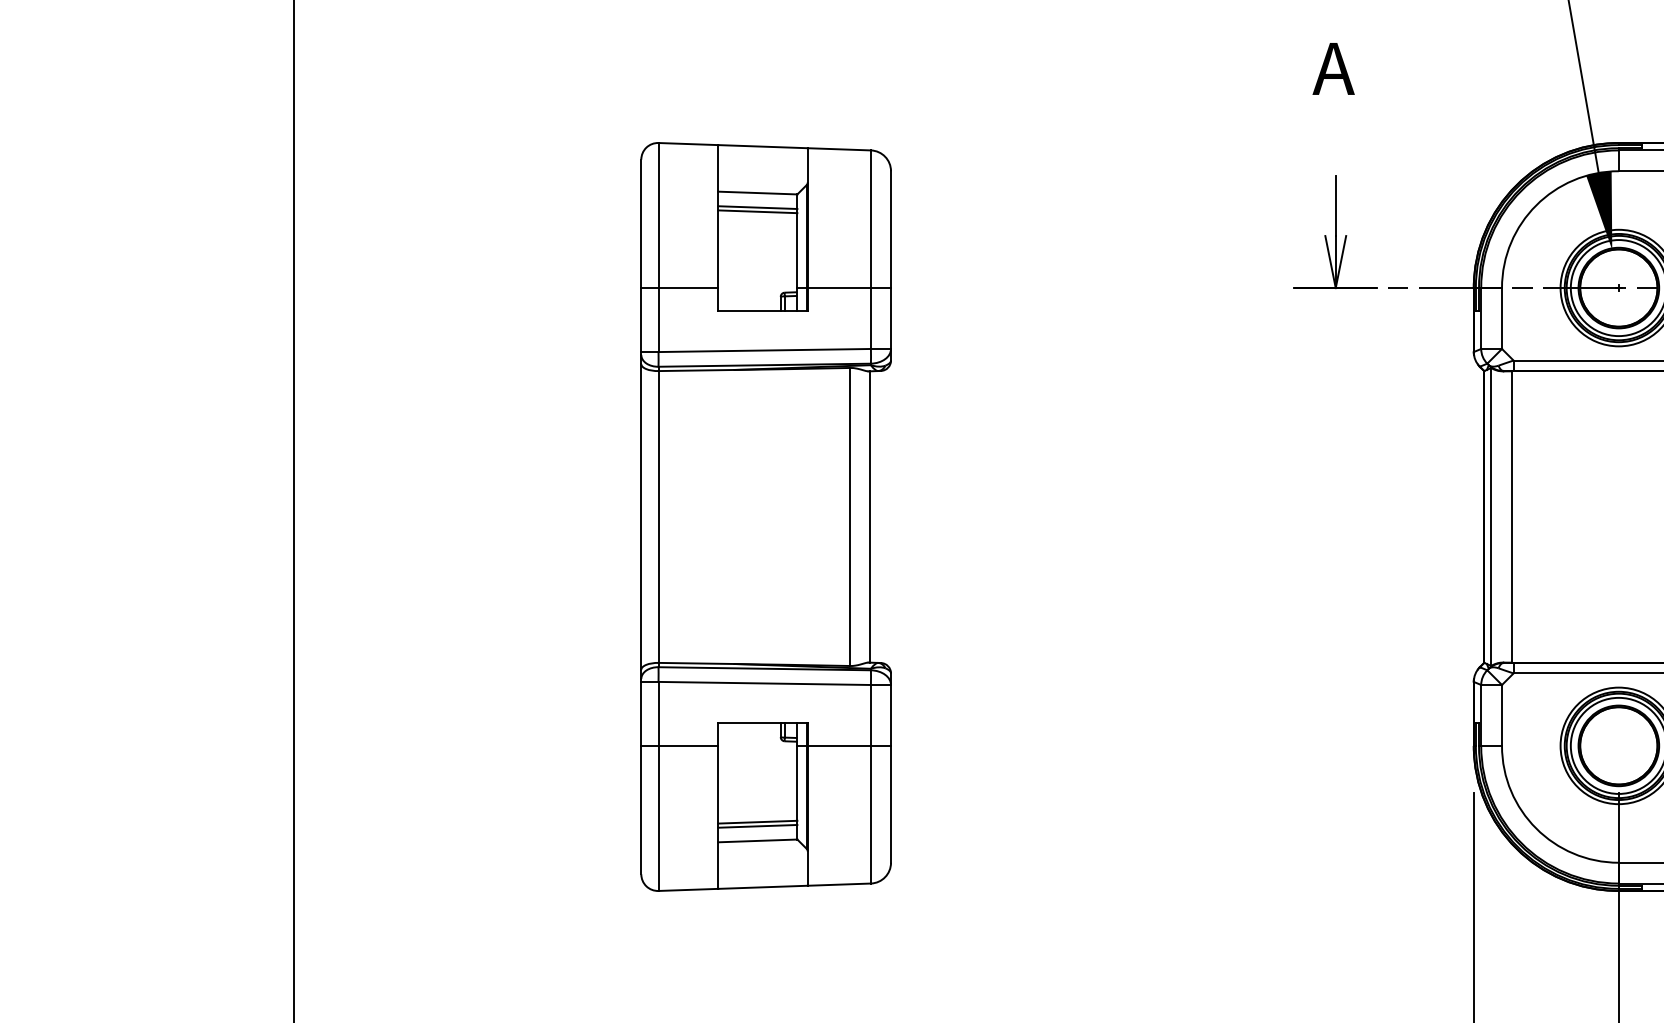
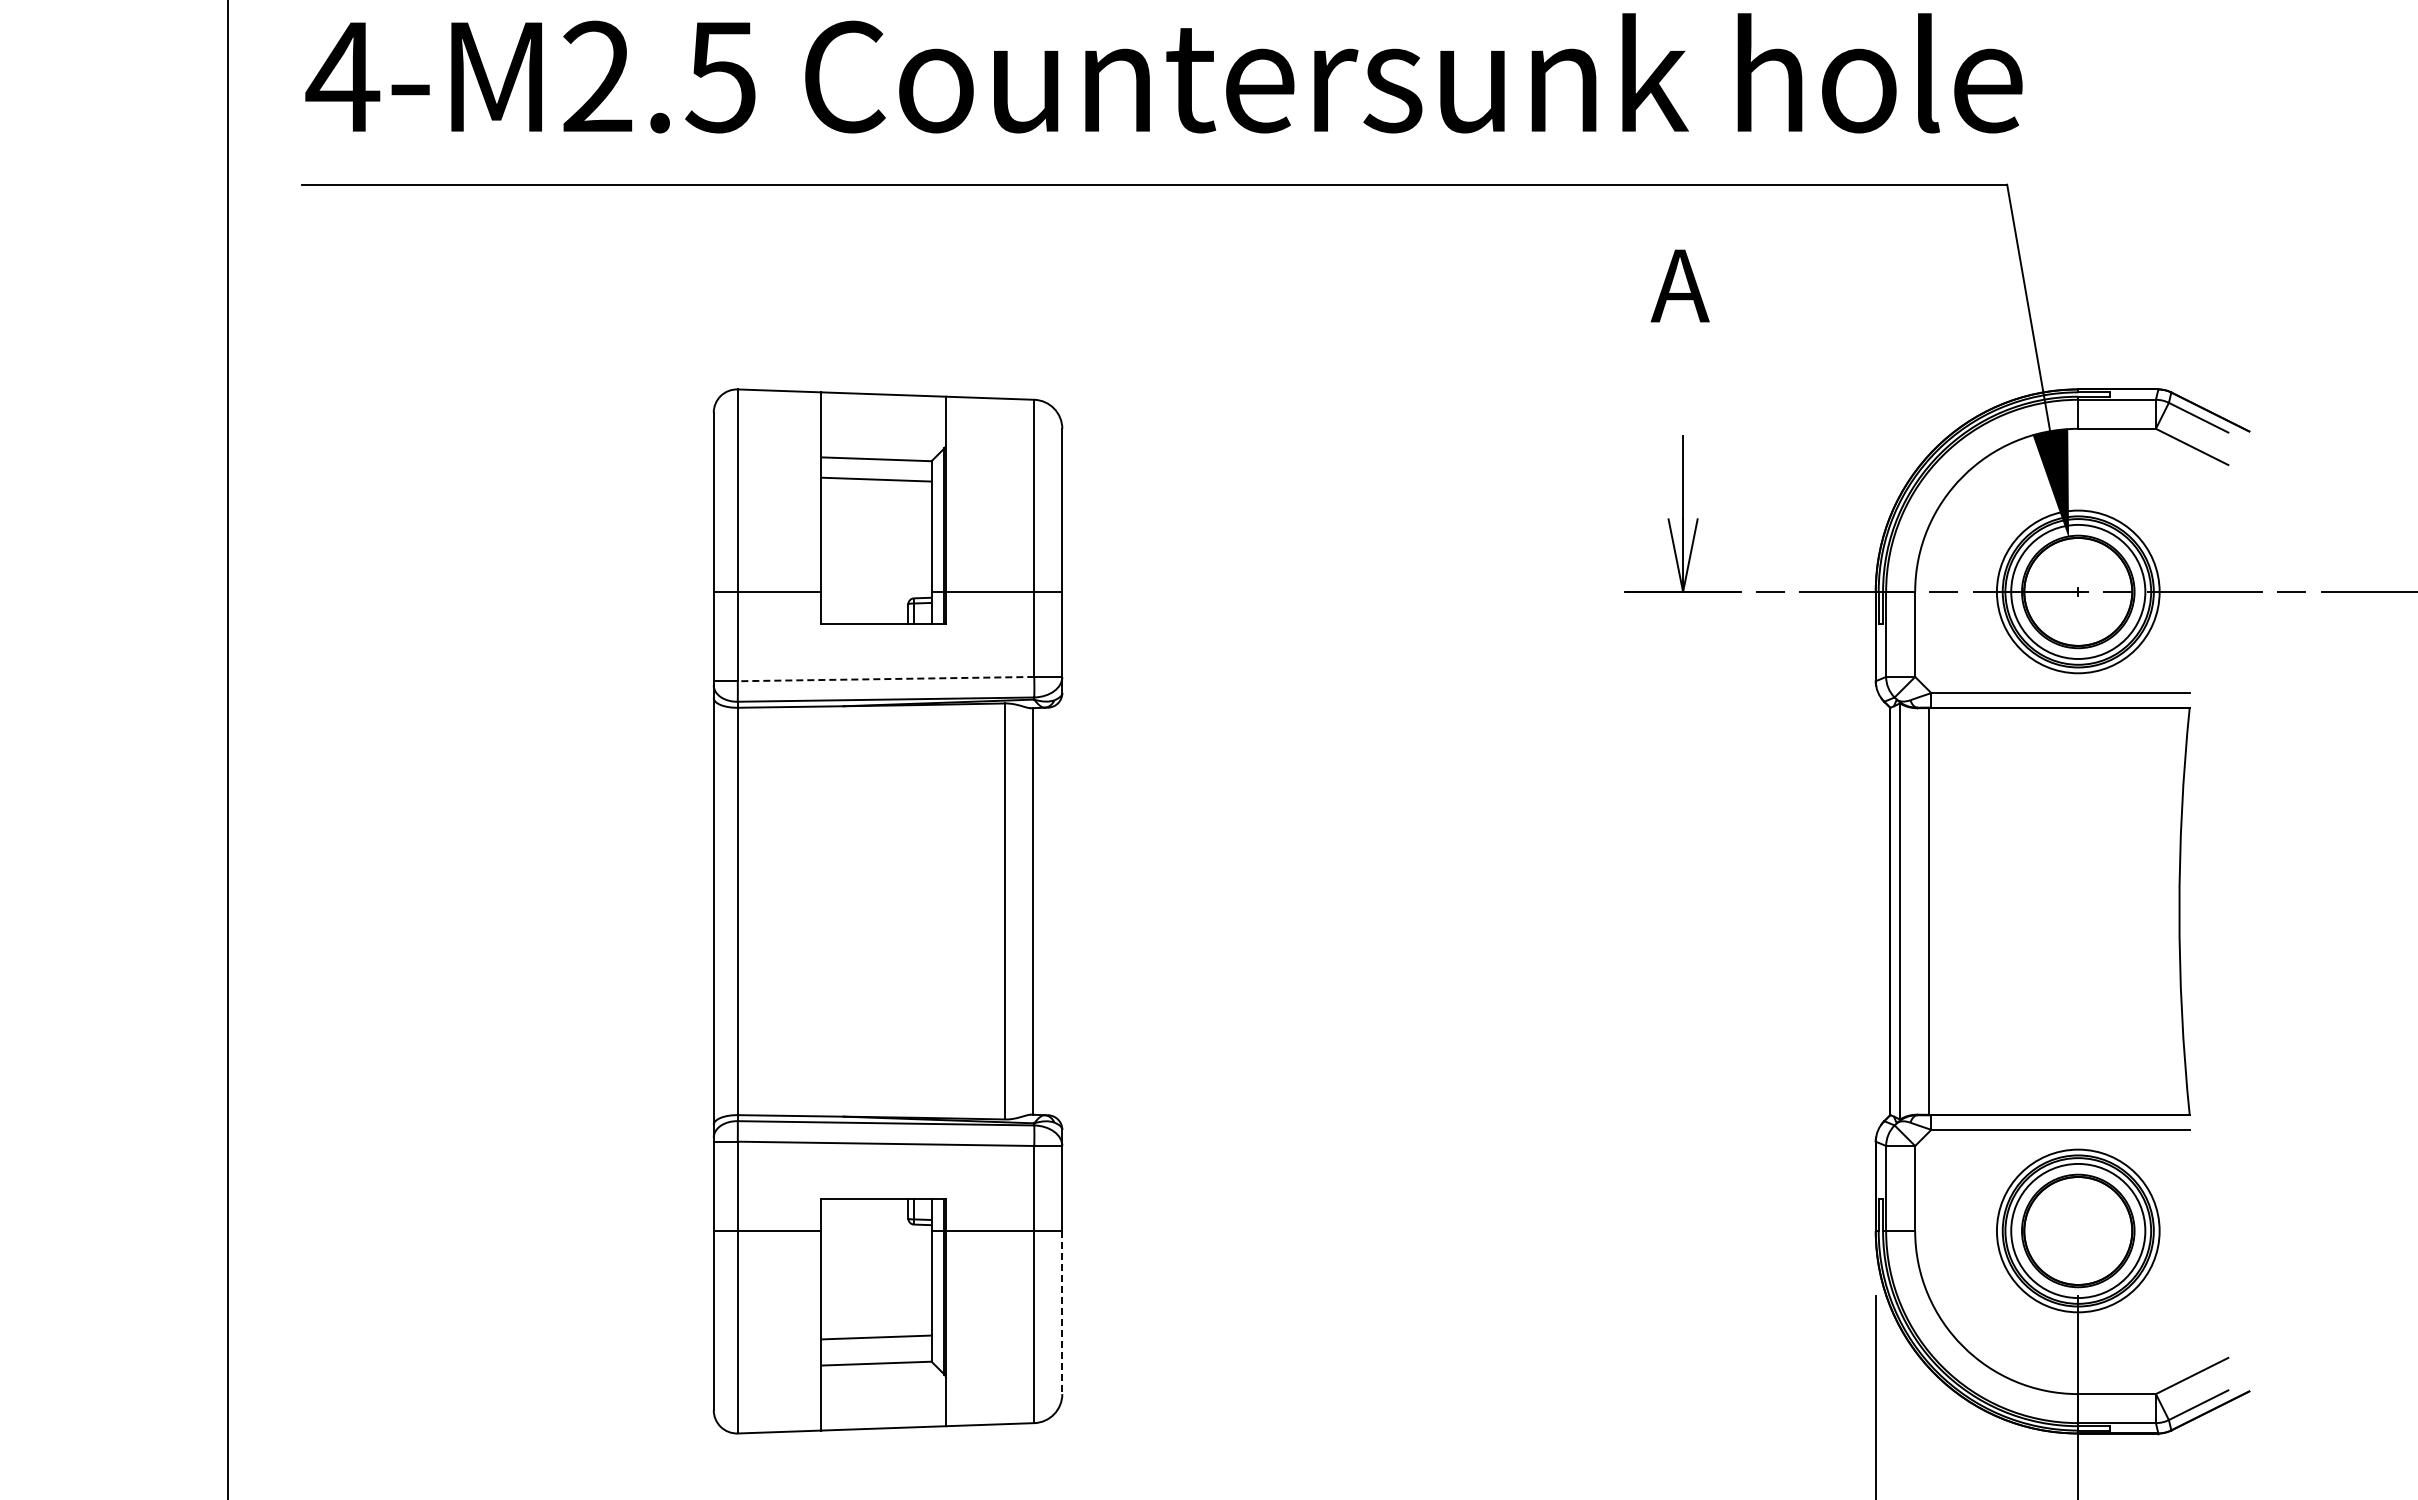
line: (757, 211) -> (876, 485), removed
line: (764, 350) -> (885, 679), solid -> dashed
line: (891, 804) -> (1062, 1312), solid -> dashed
line: (757, 826) -> (876, 1343), removed

